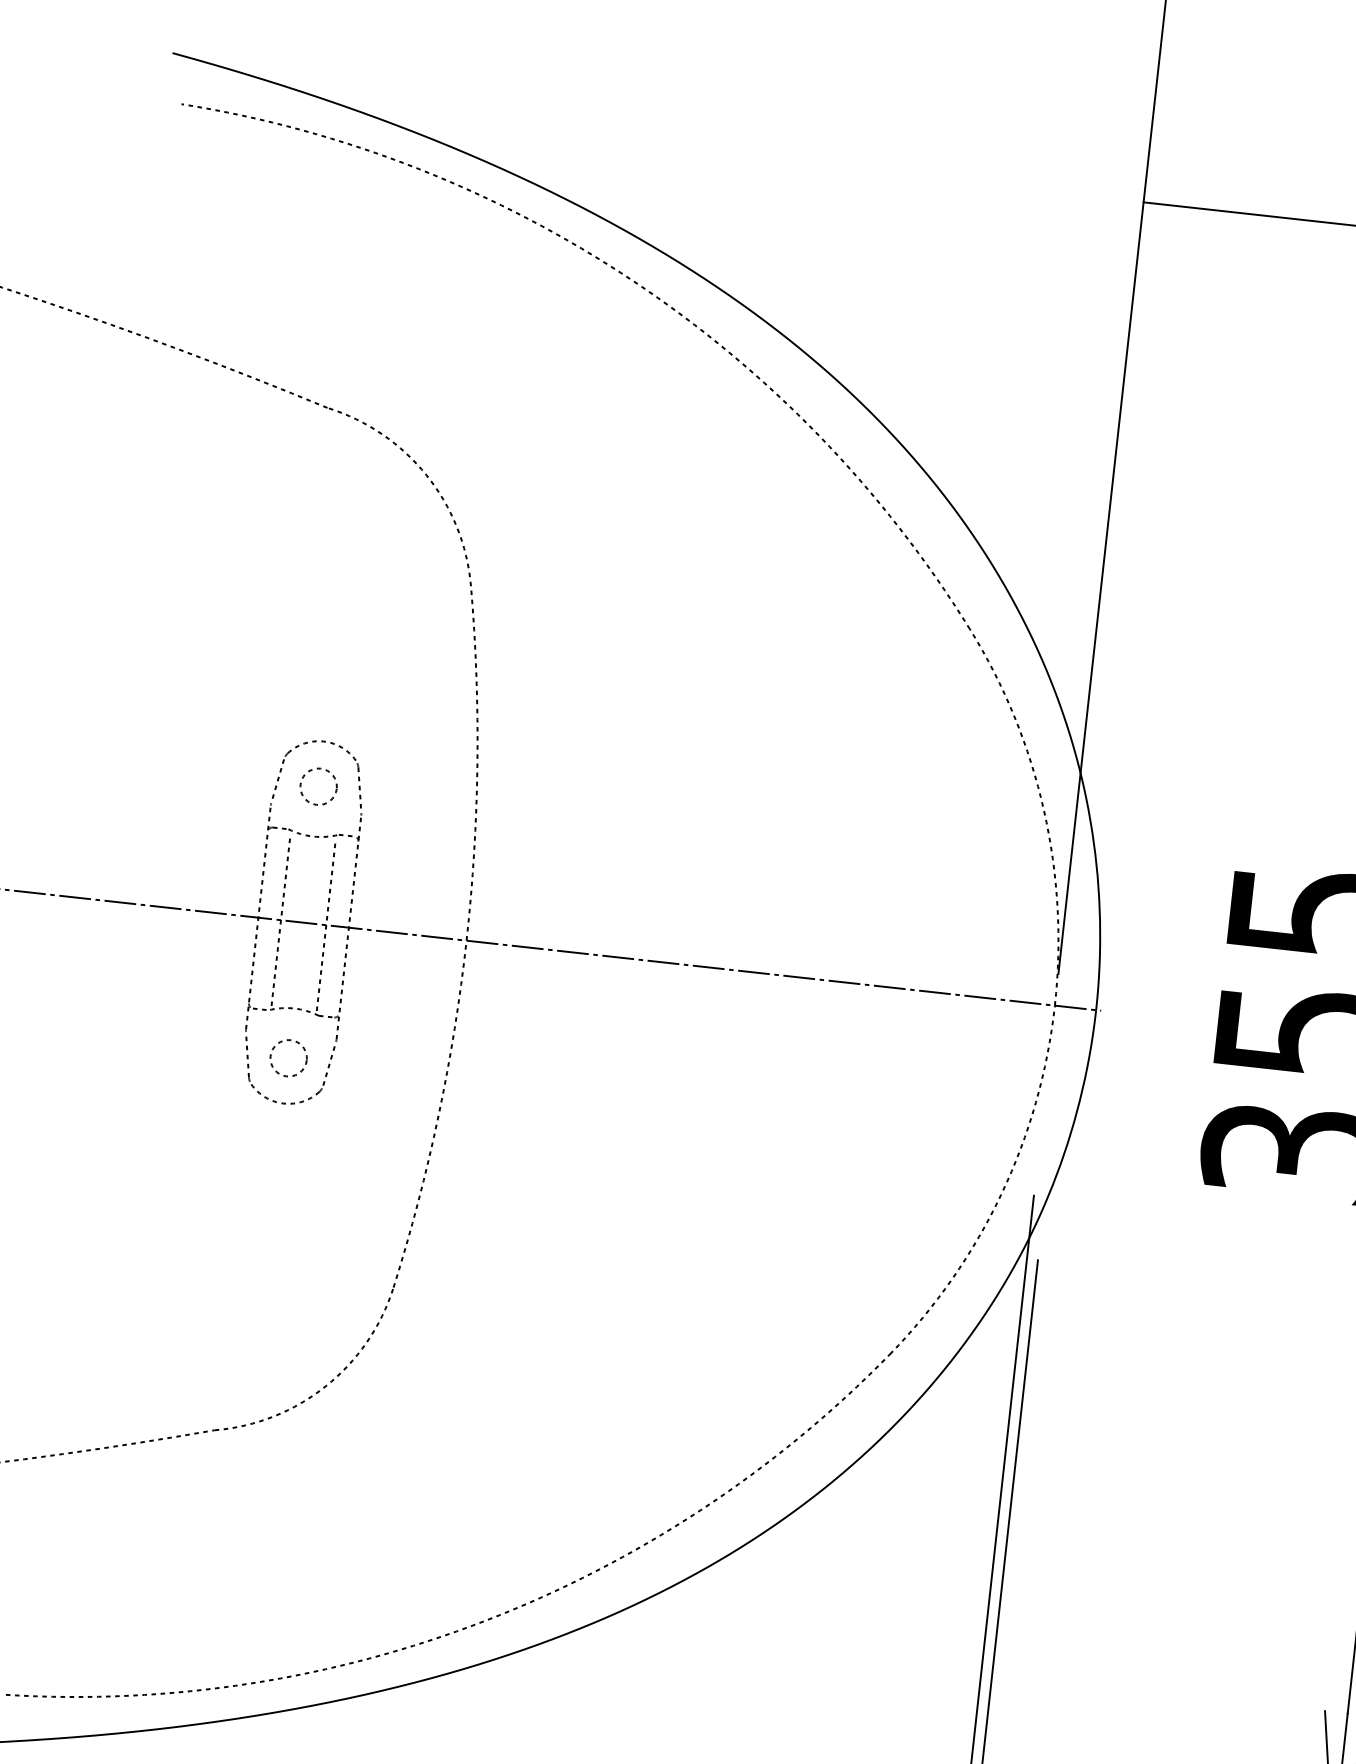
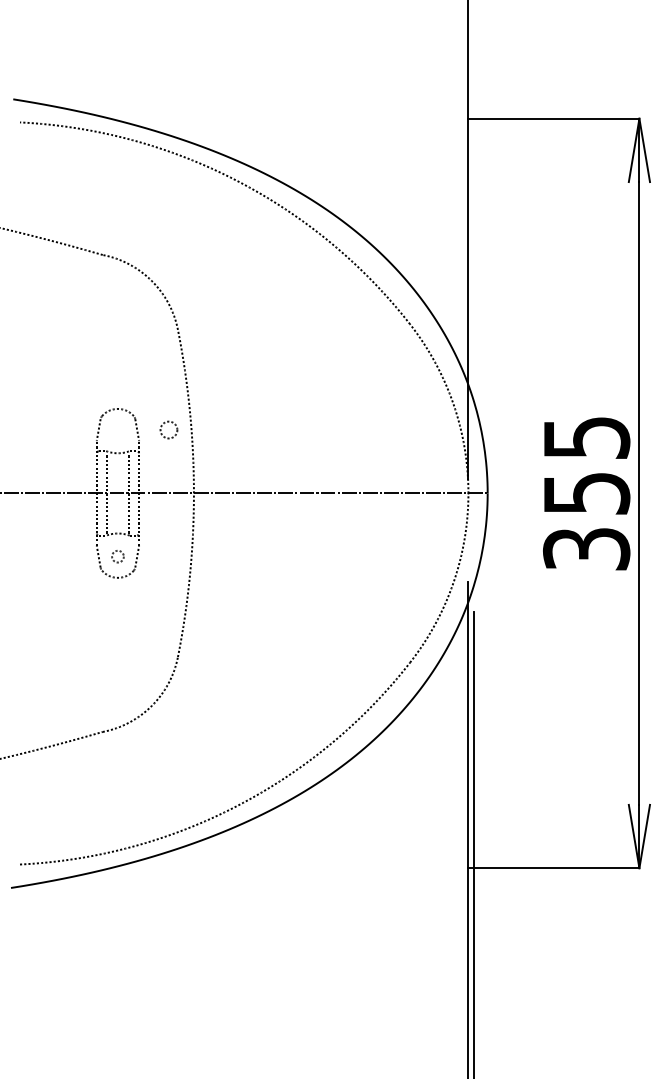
circle: (317, 785) -> (168, 429), moved
circle: (287, 1057) -> (117, 556), size x0.7

